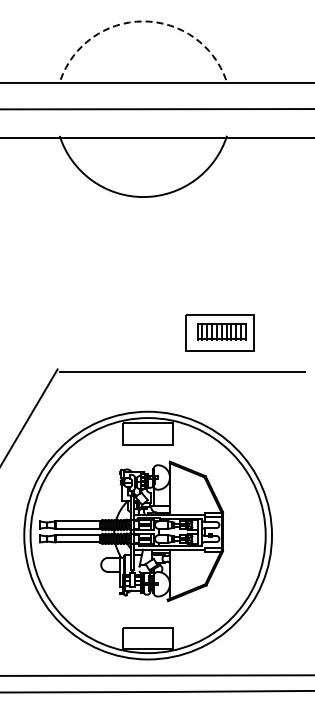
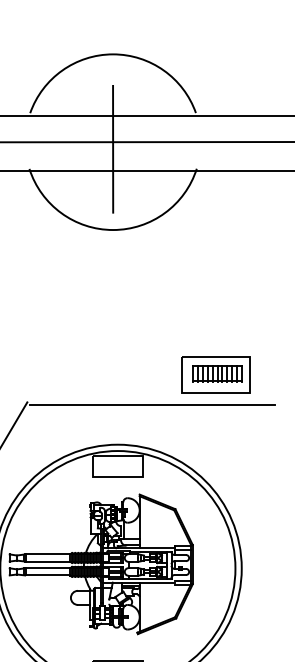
arc: (143, 21) -> (113, 54), dashed -> solid
line: (143, 116) -> (113, 149), added
part: (219, 332) -> (215, 374), moved

